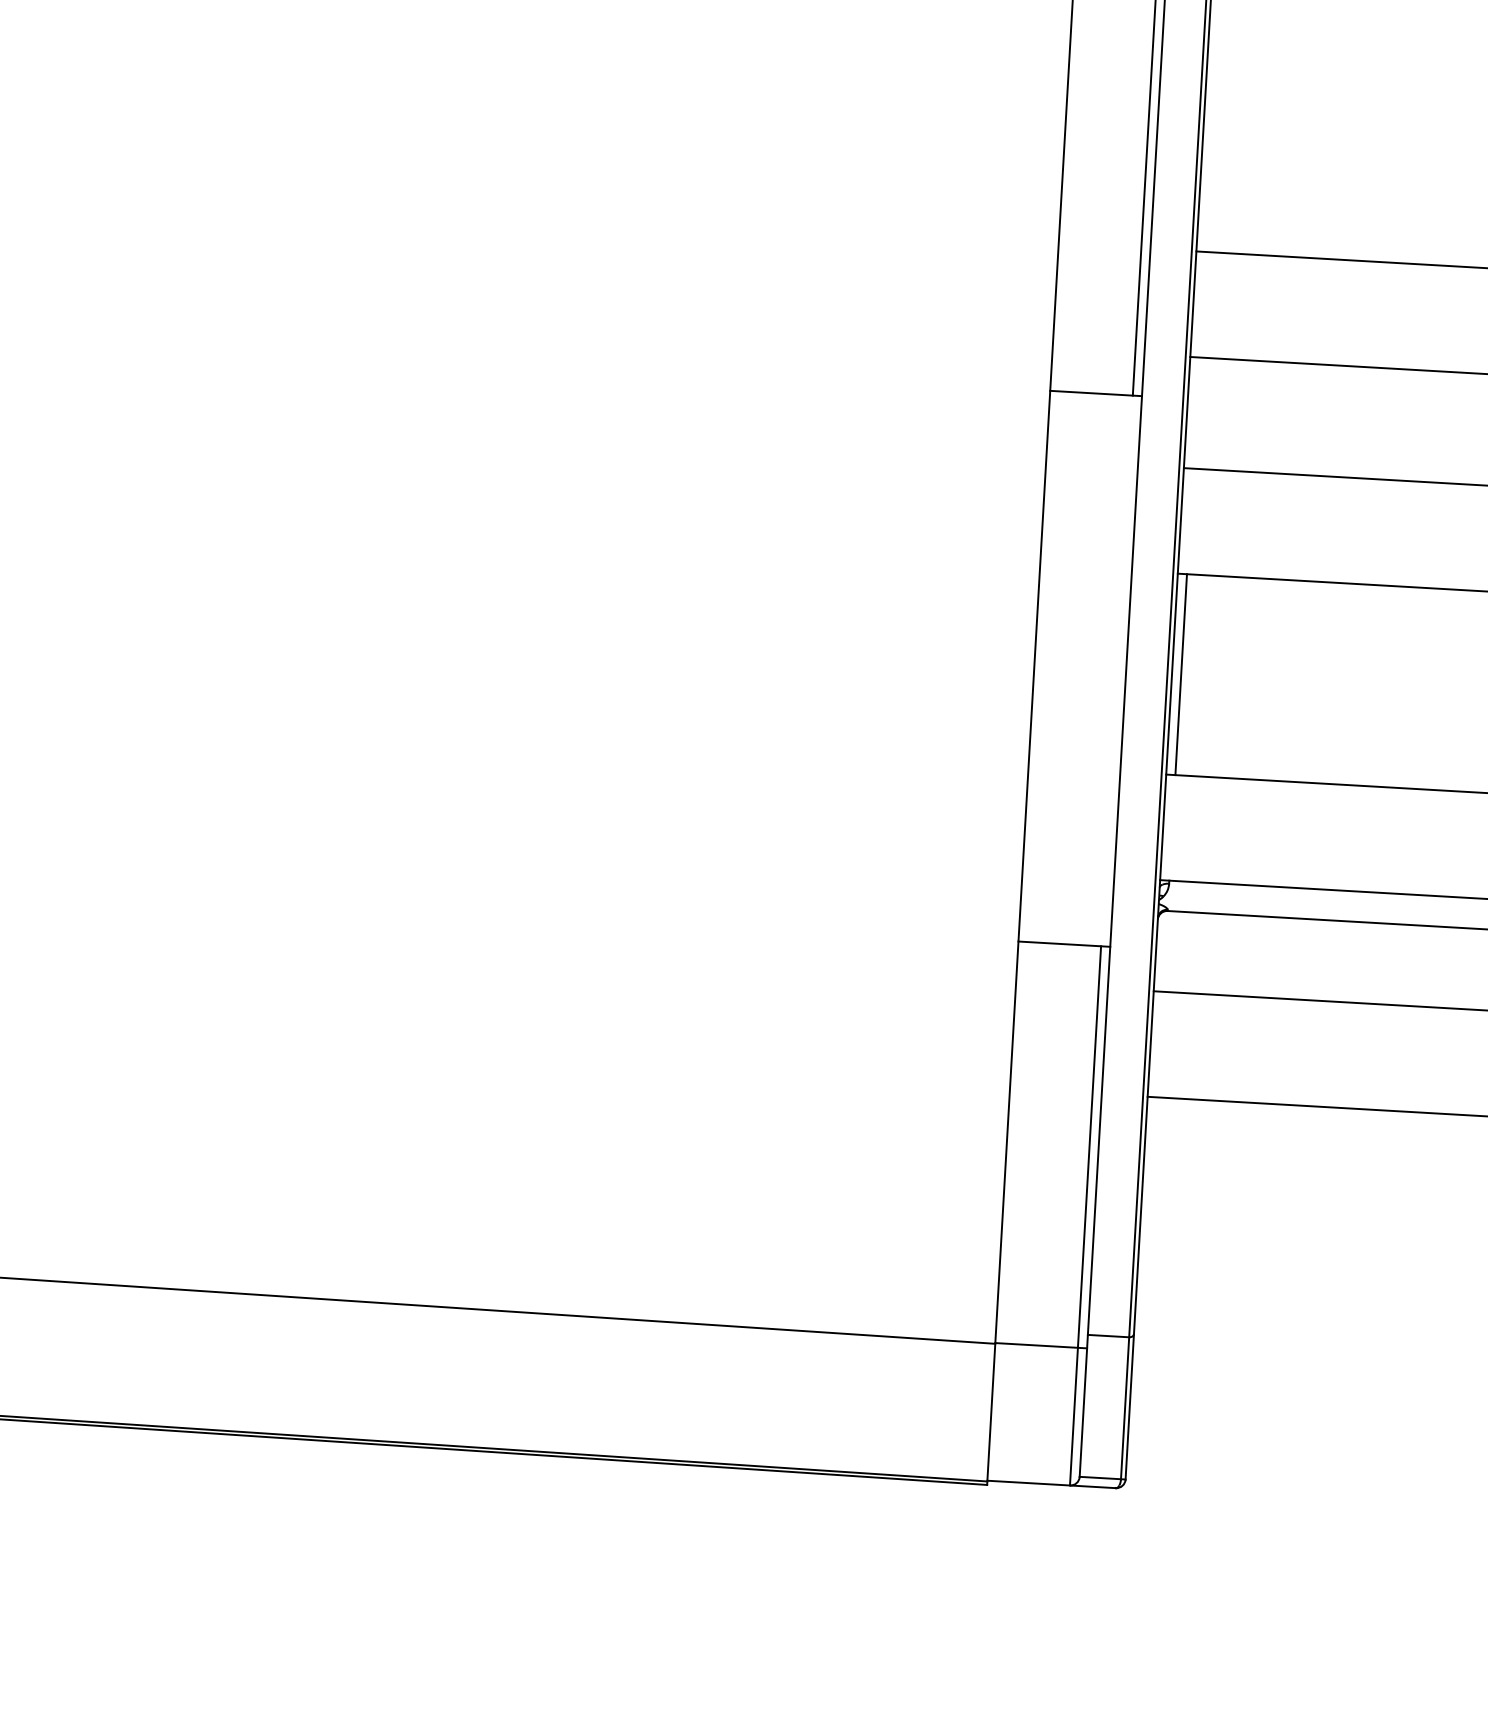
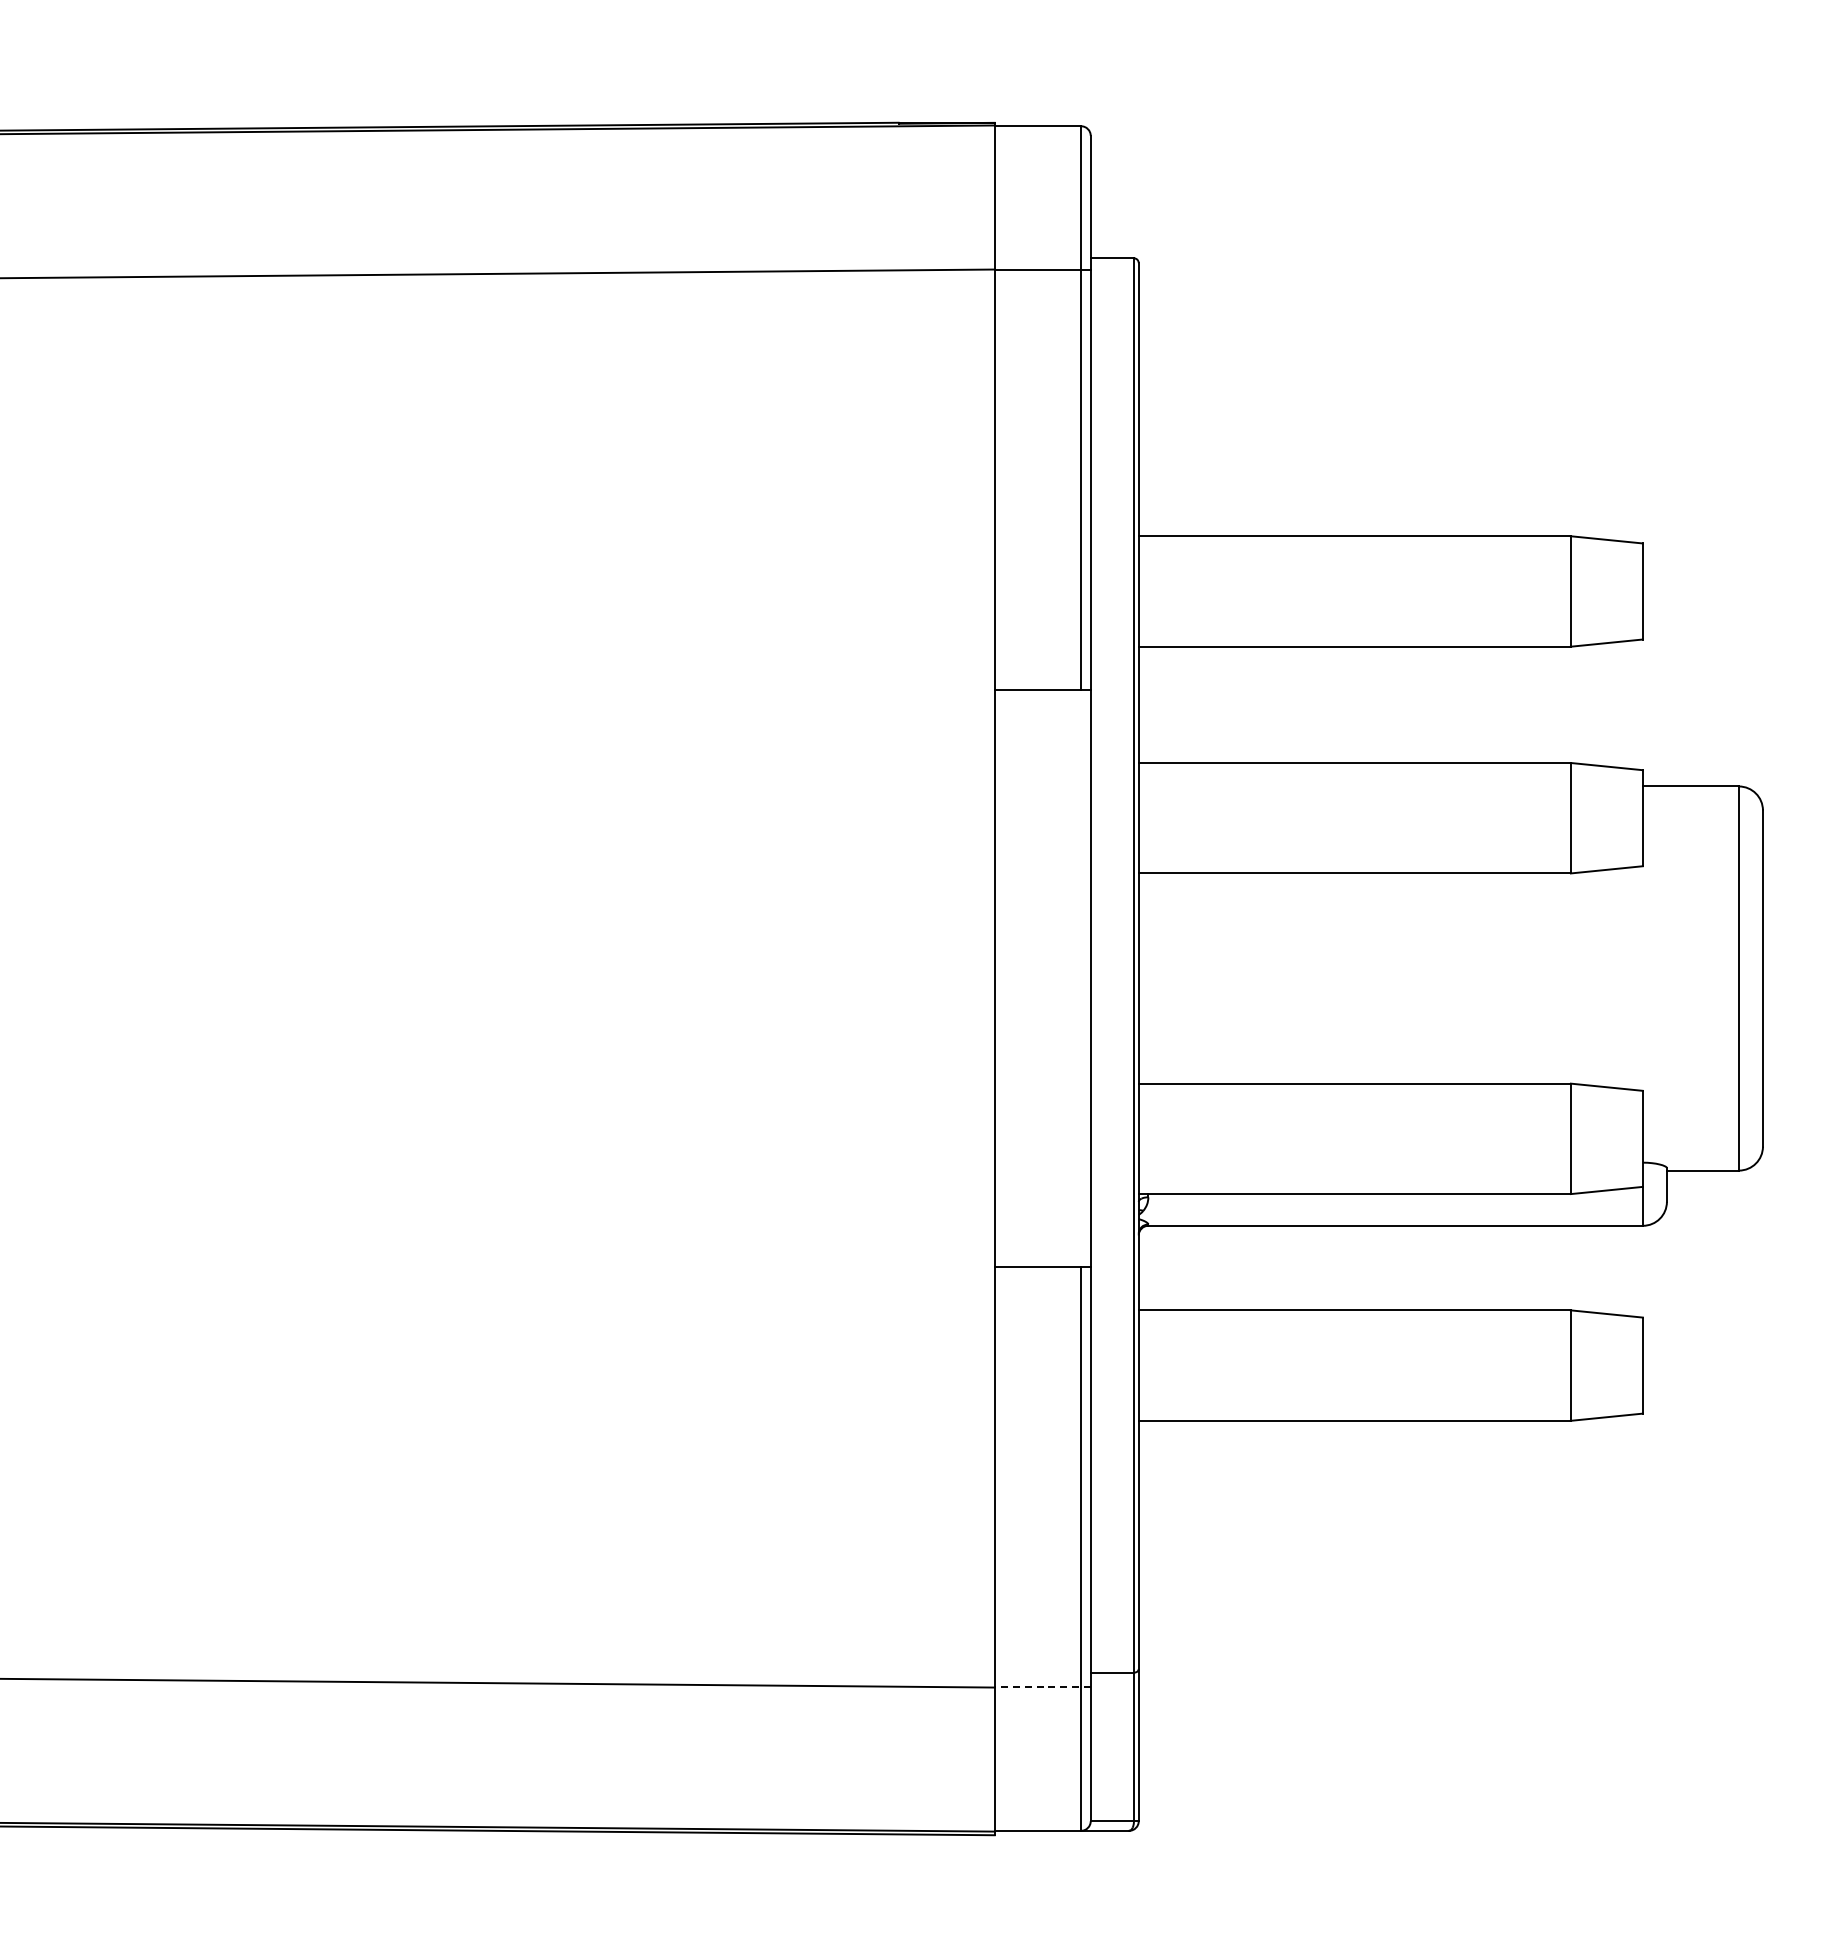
line: (1181, 674) -> (1148, 978), removed
line: (1041, 1345) -> (1042, 1686), solid -> dashed

